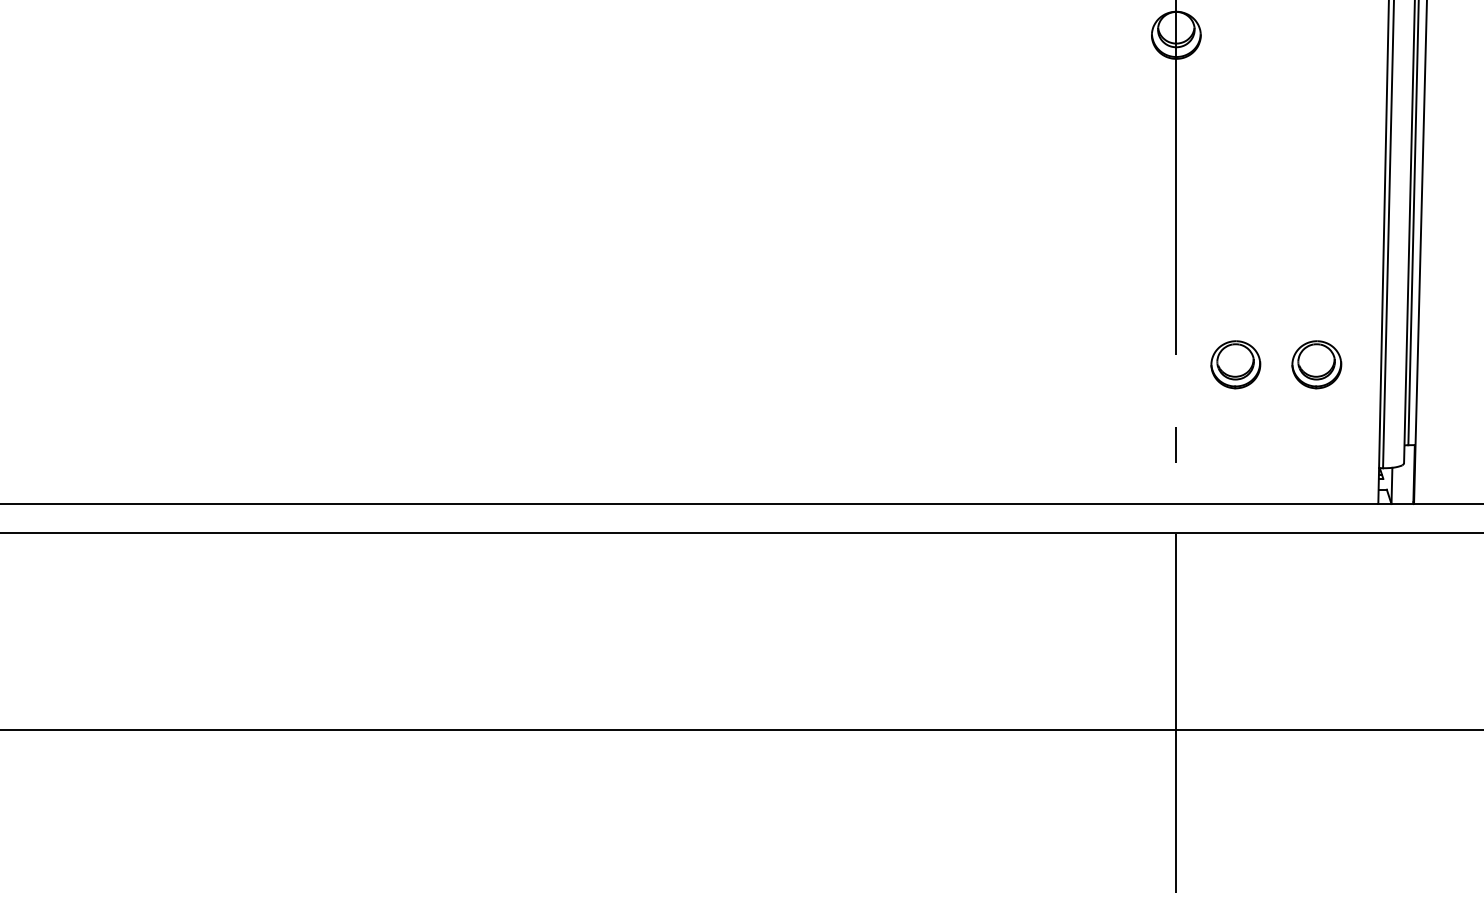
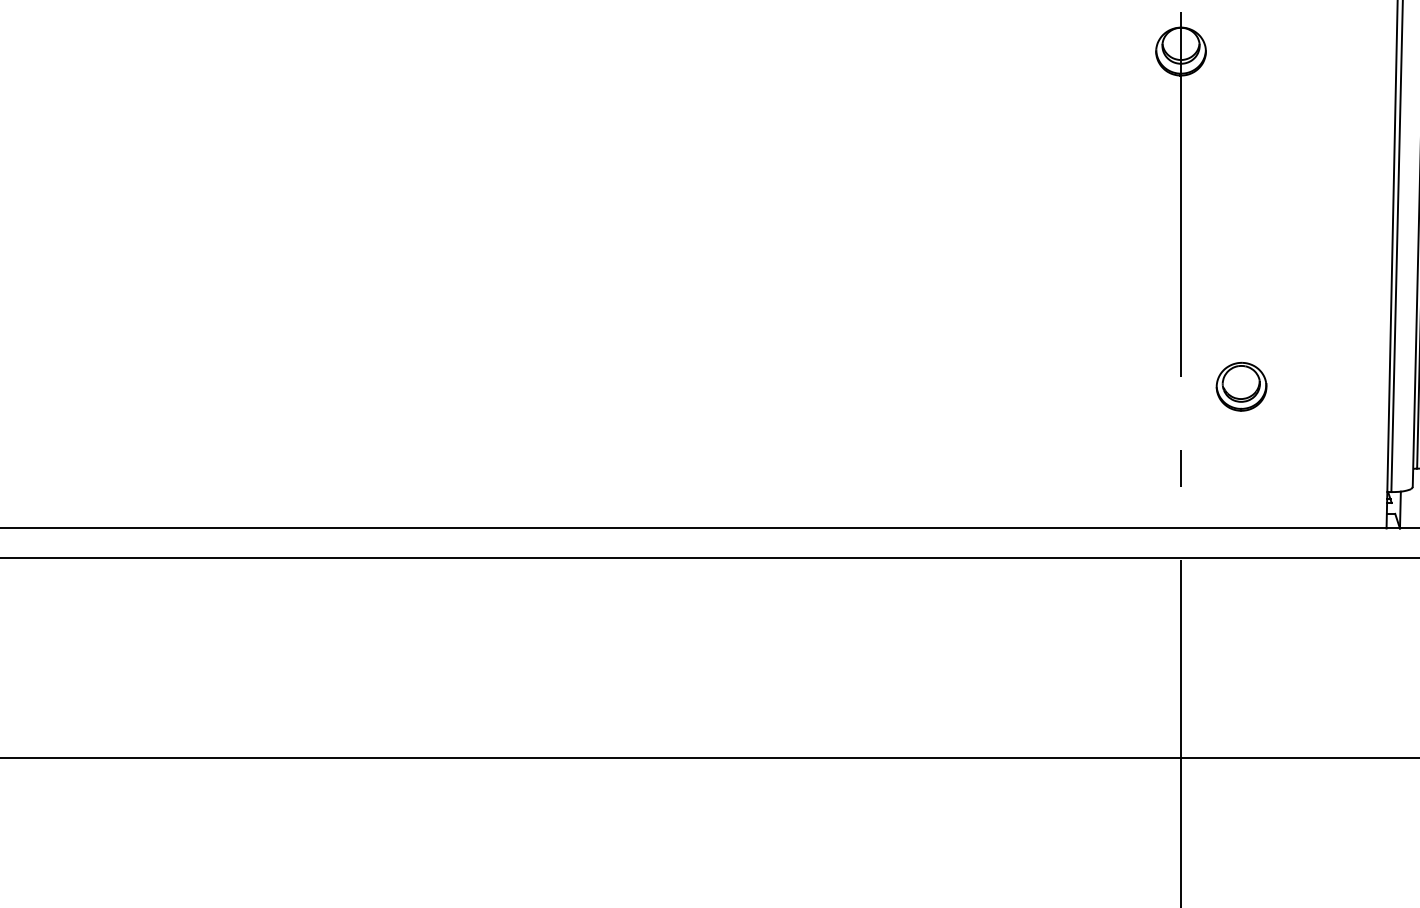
part: (1316, 364) -> (1323, 386), removed

